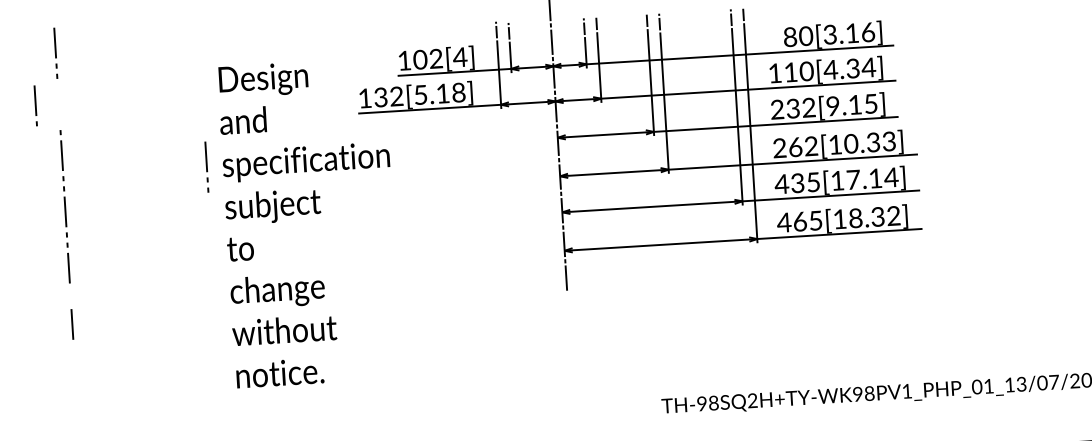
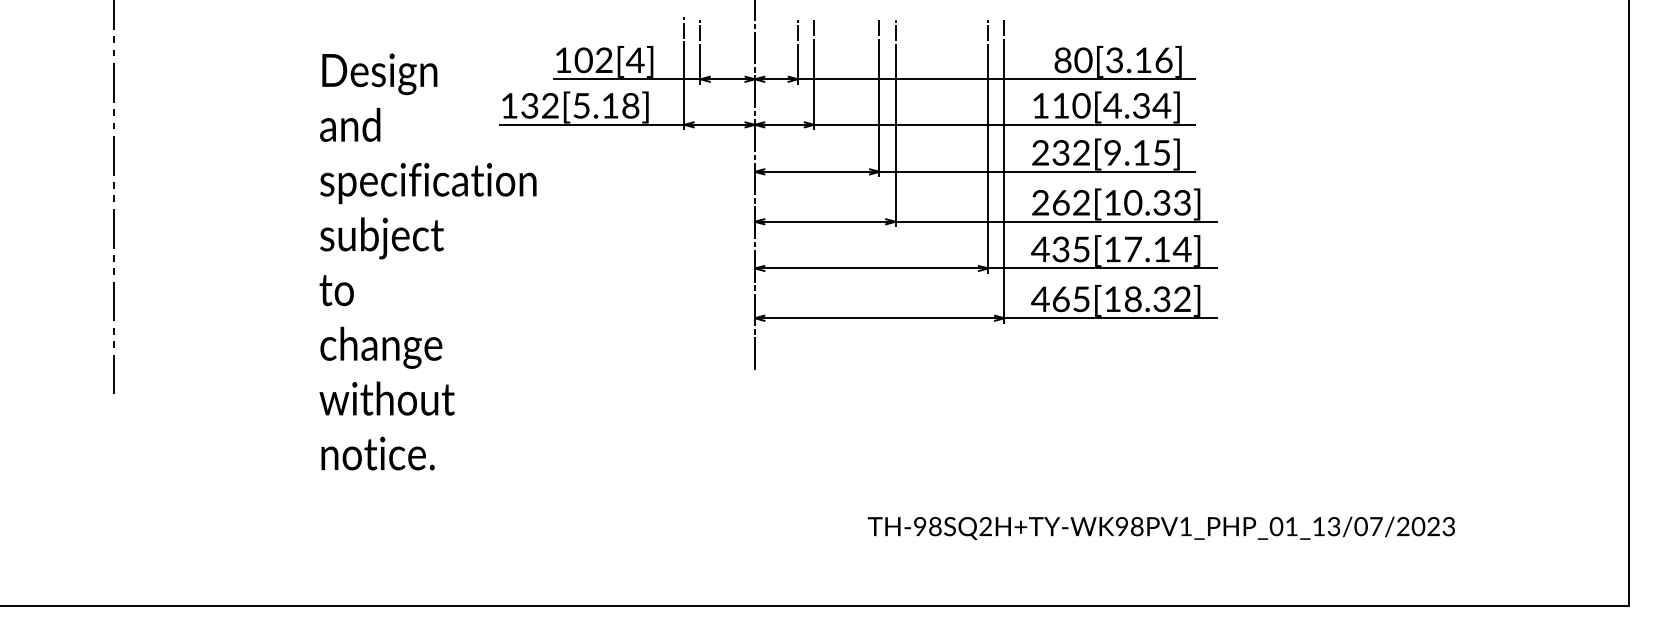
line: (35, 105) -> (113, 89), moved
line: (206, 166) -> (299, 181), removed
line: (70, 293) -> (113, 334), added

